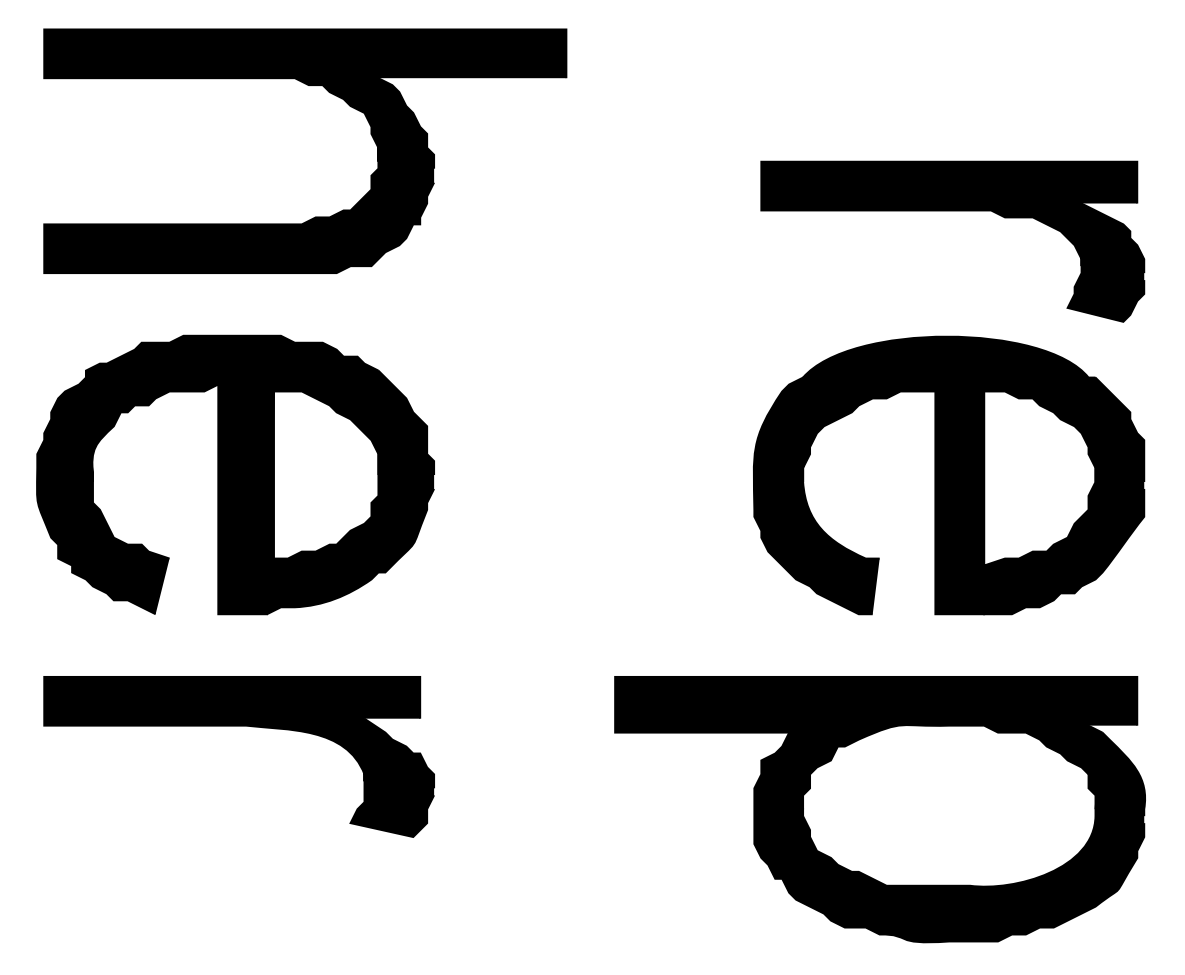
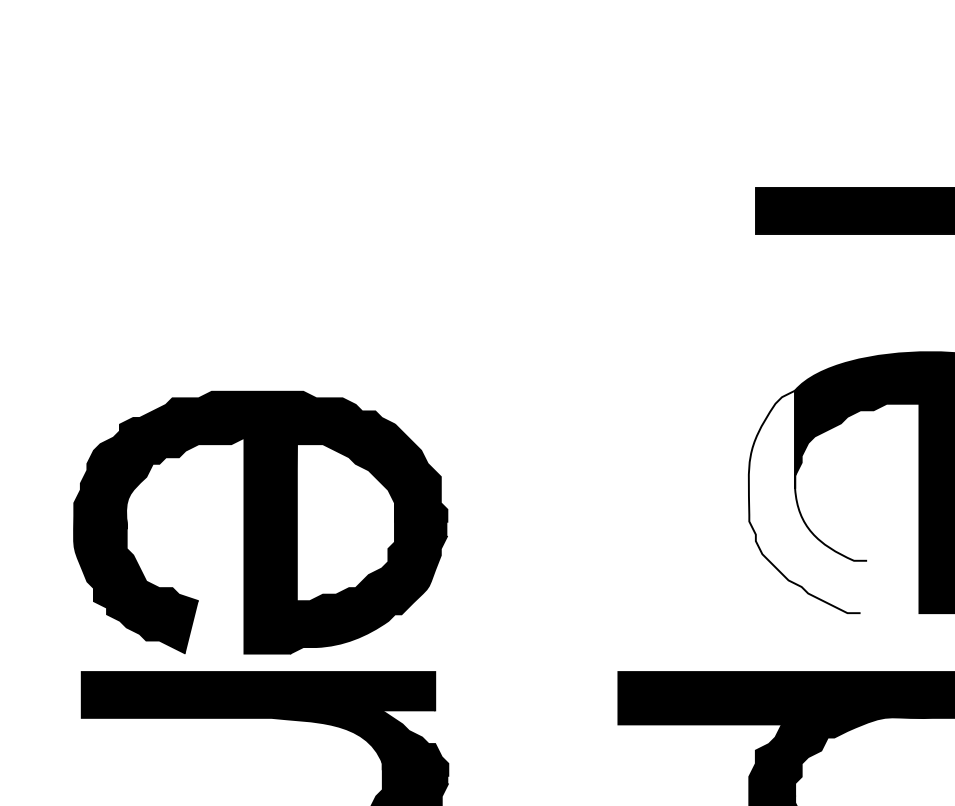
part: (332, 94) -> (352, 124), removed
part: (235, 474) -> (260, 522), moved
fill: (816, 495) -> (807, 501), removed

